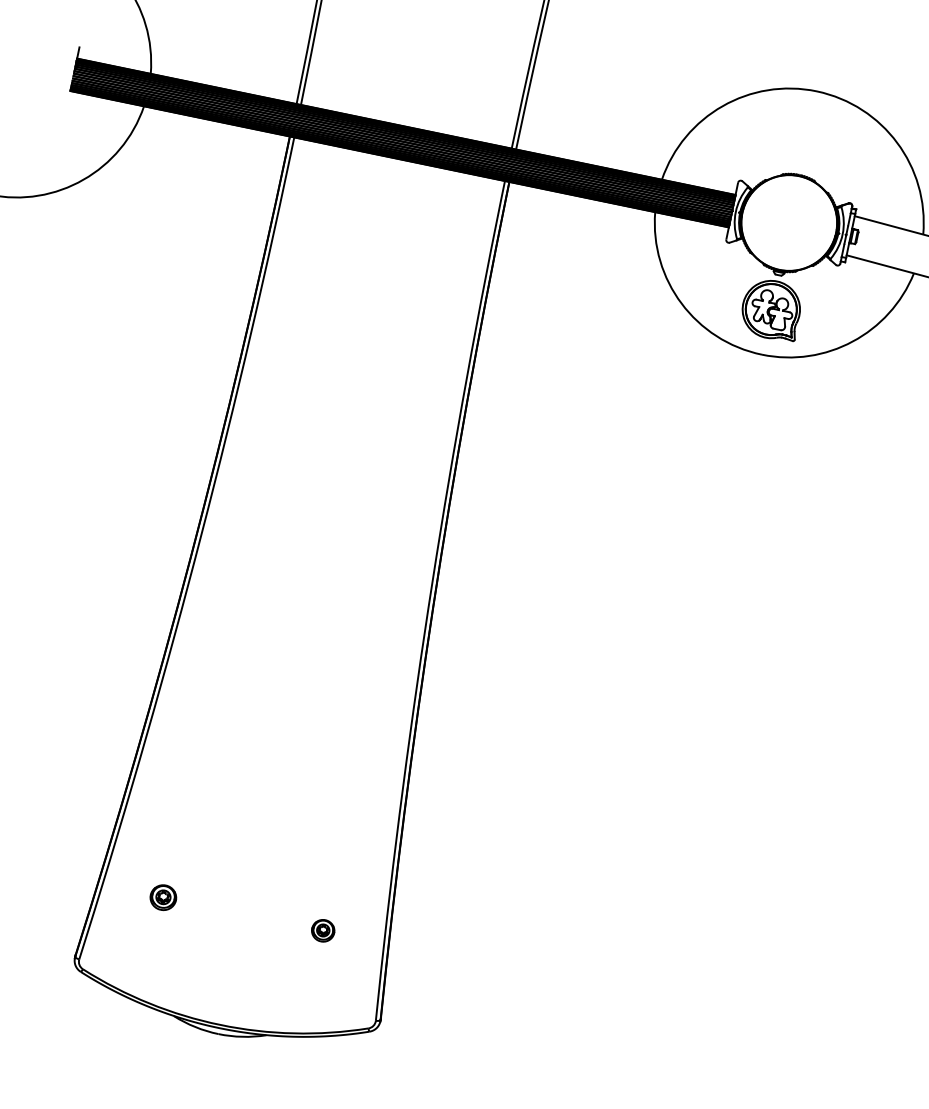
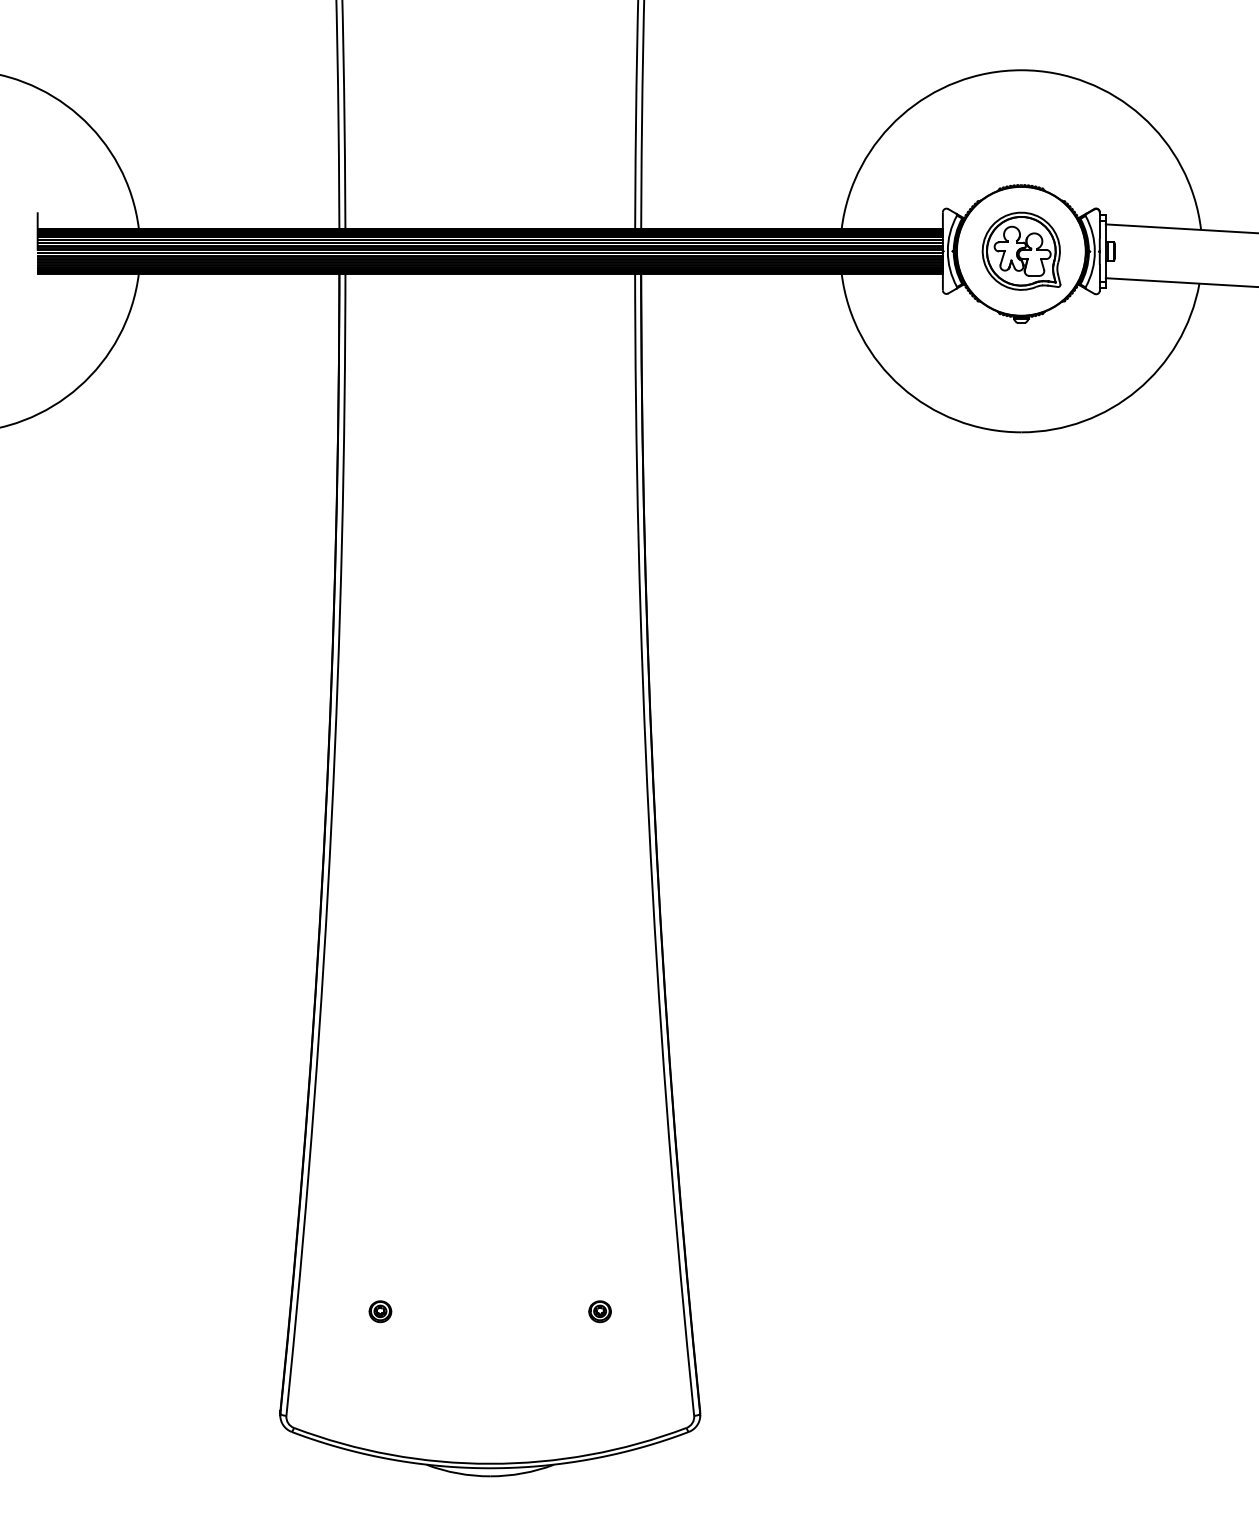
part: (771, 309) -> (1021, 250), moved
part: (163, 897) -> (380, 1311), size x0.62
part: (322, 930) -> (599, 1311), size x0.71

